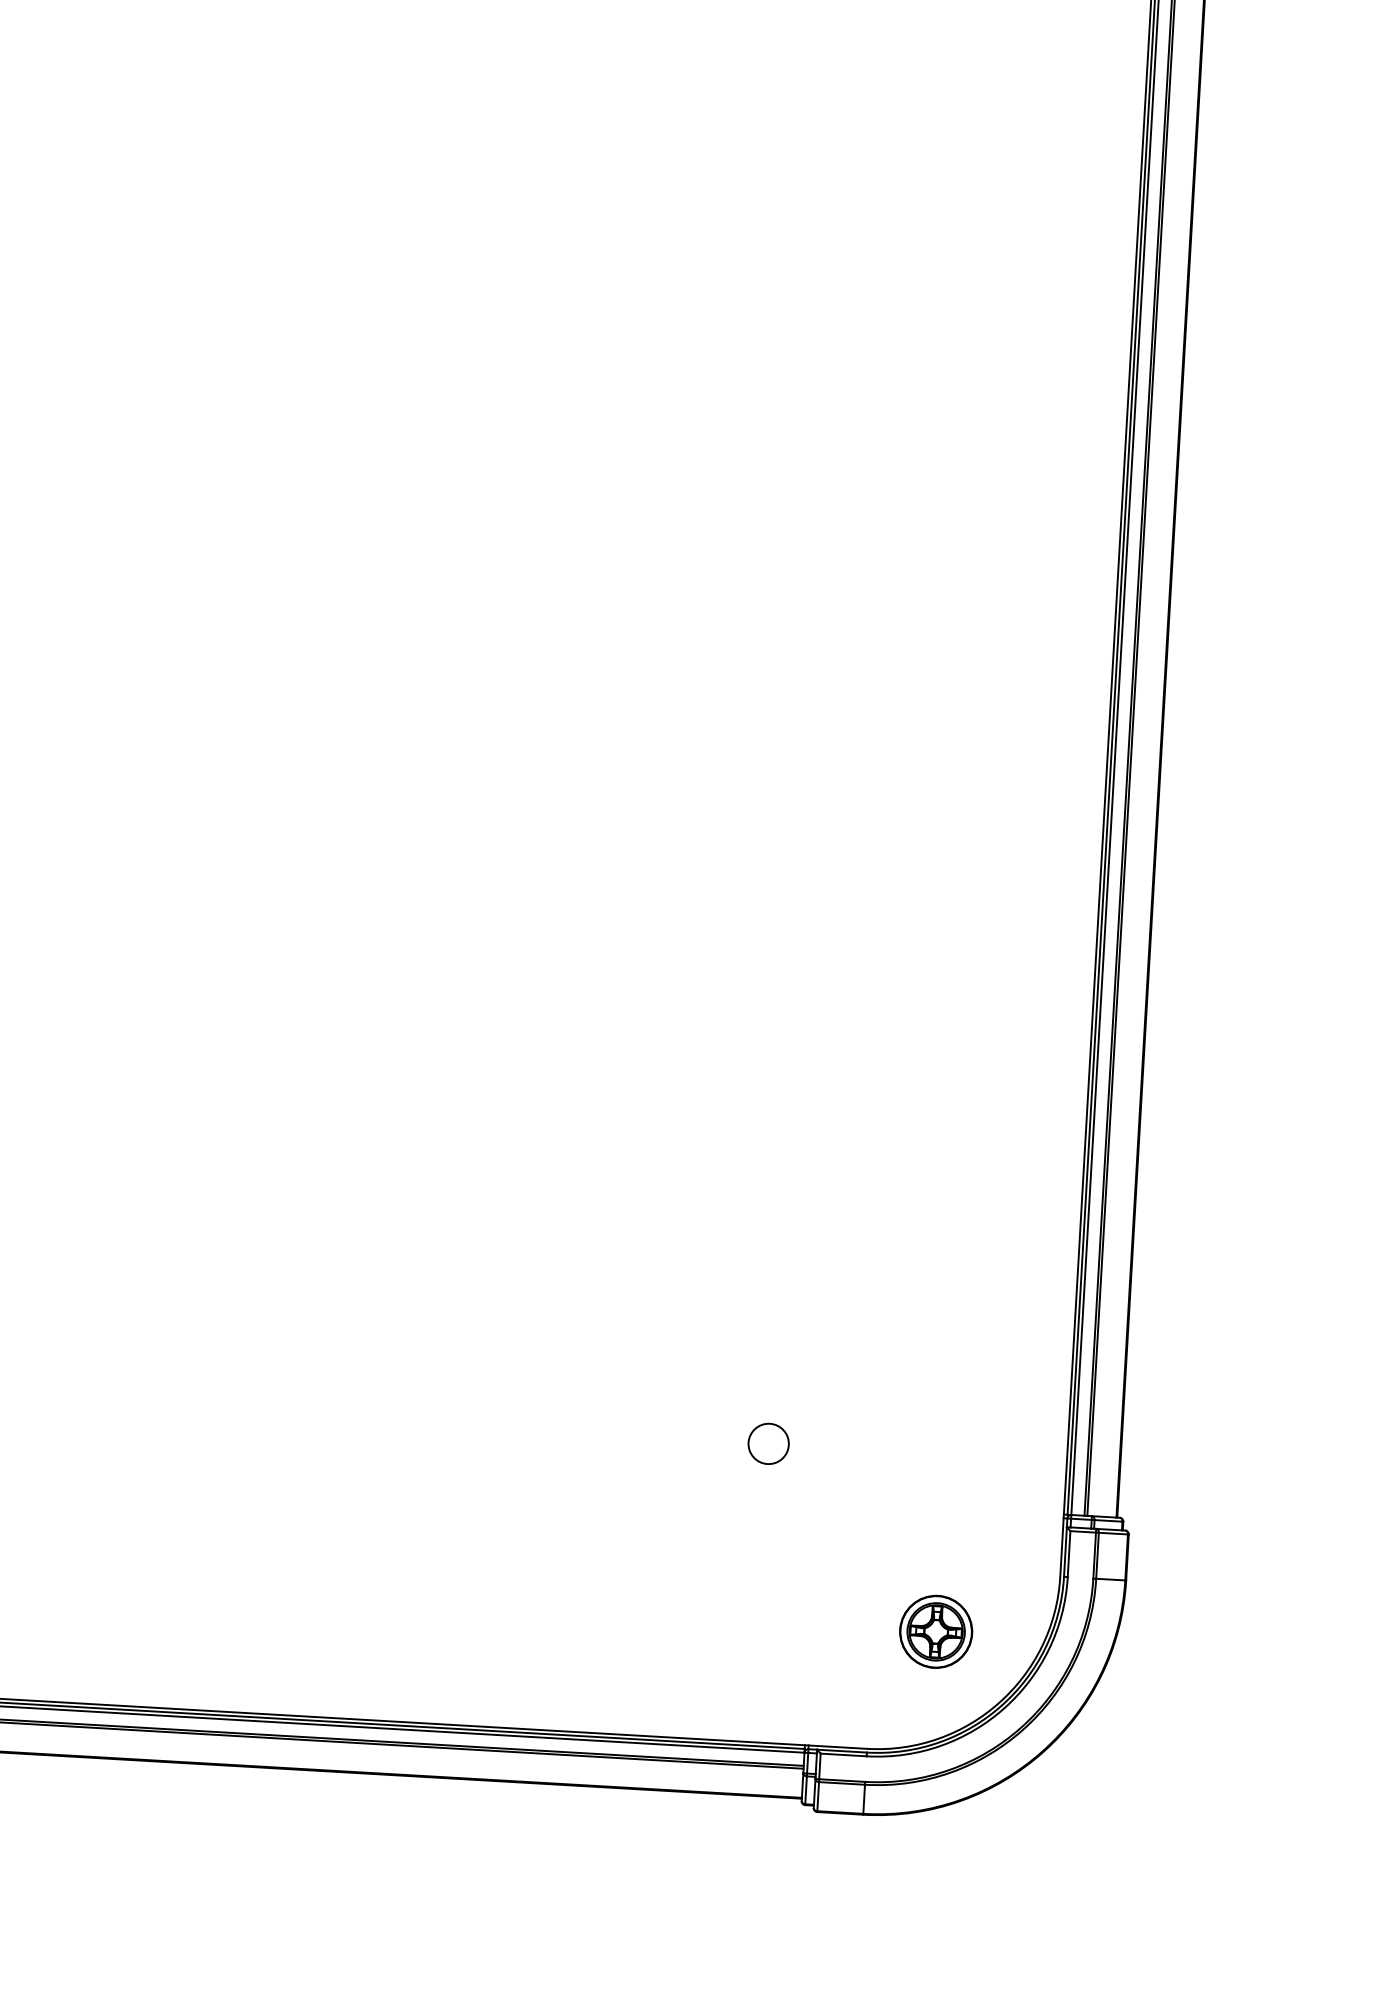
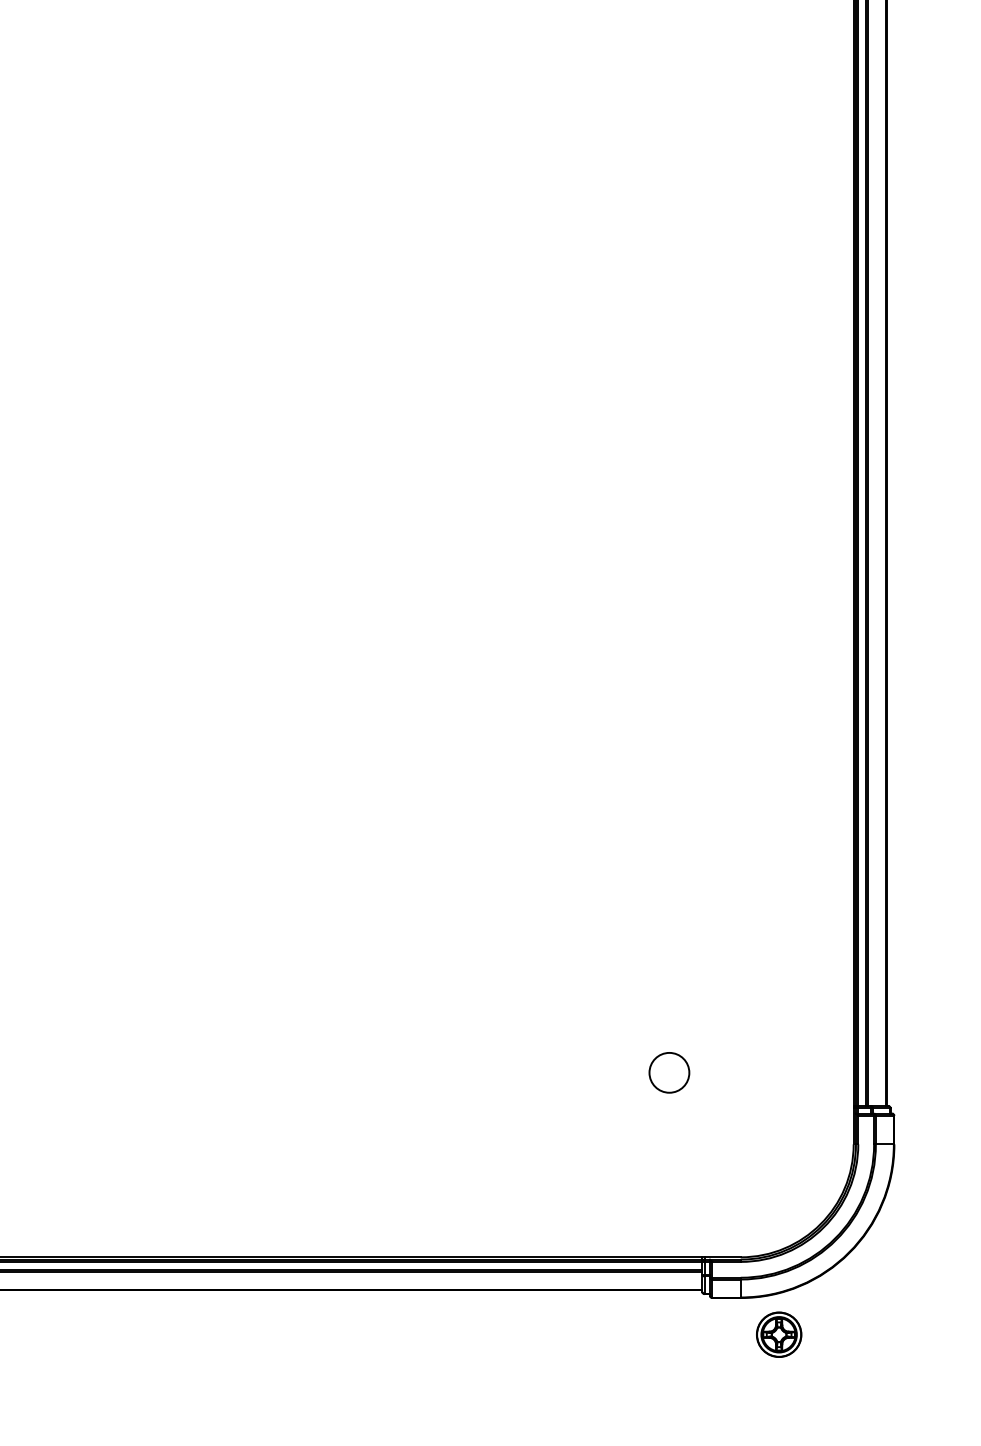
circle: (767, 1443) -> (668, 1072), size x1.6
part: (936, 1631) -> (779, 1334), moved

